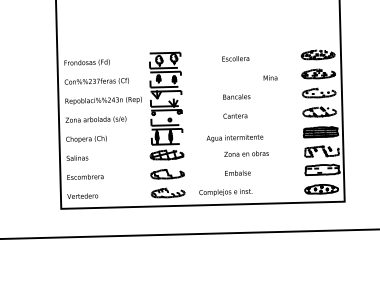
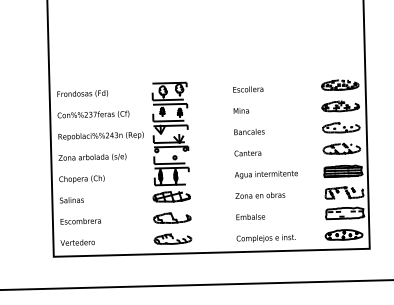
text: (270, 77) -> (241, 110), moved
text: (234, 138) -> (265, 175), moved
text: (225, 192) -> (265, 238), moved

